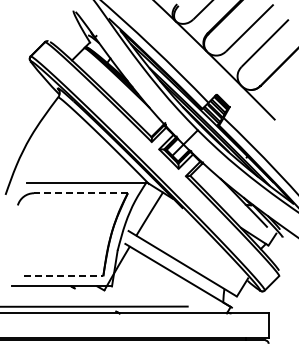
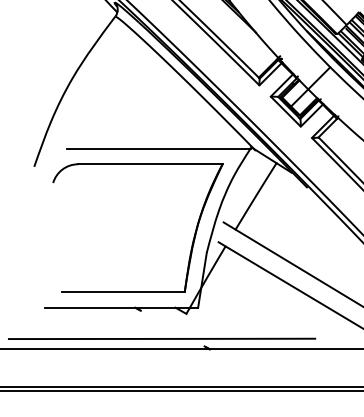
line: (80, 193) -> (149, 164), dashed -> solid
line: (63, 276) -> (123, 292), dashed -> solid

